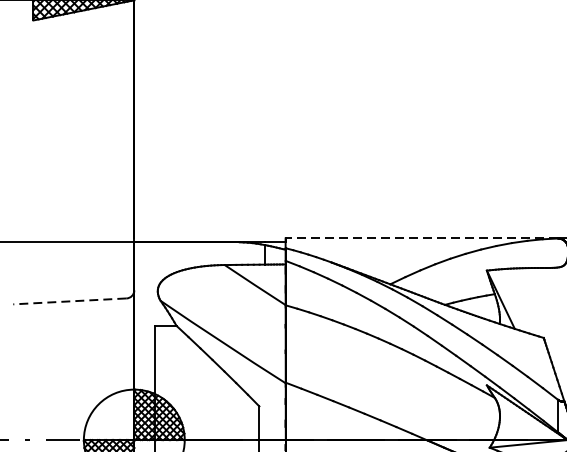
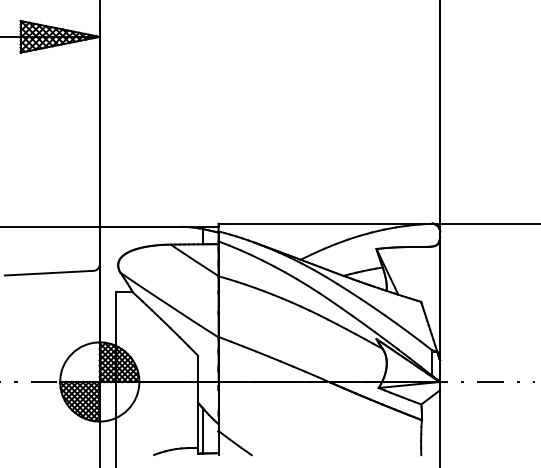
line: (421, 238) -> (325, 223), dashed -> solid
line: (68, 301) -> (48, 273), dashed -> solid

